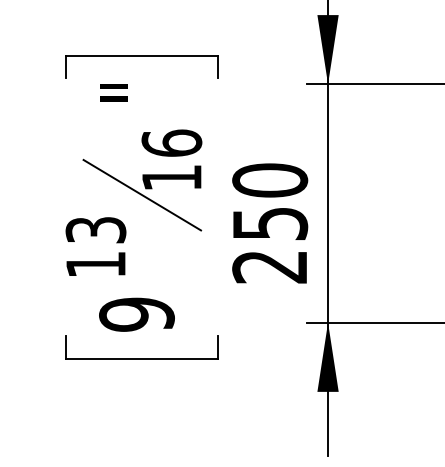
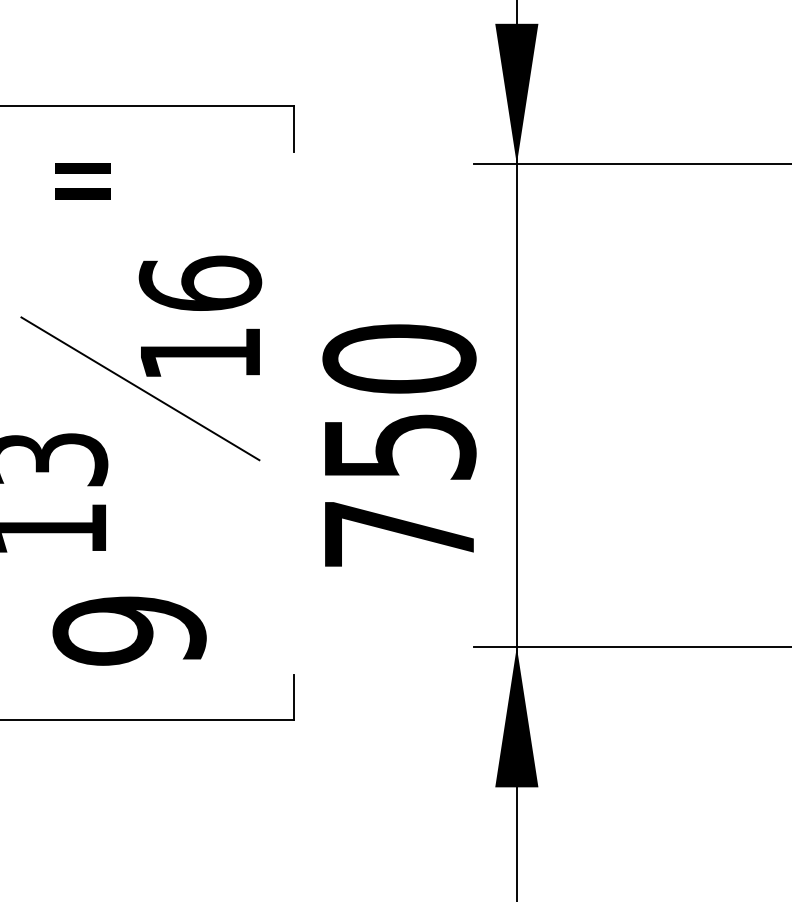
text: (269, 267) -> (398, 535), 250 -> 750

